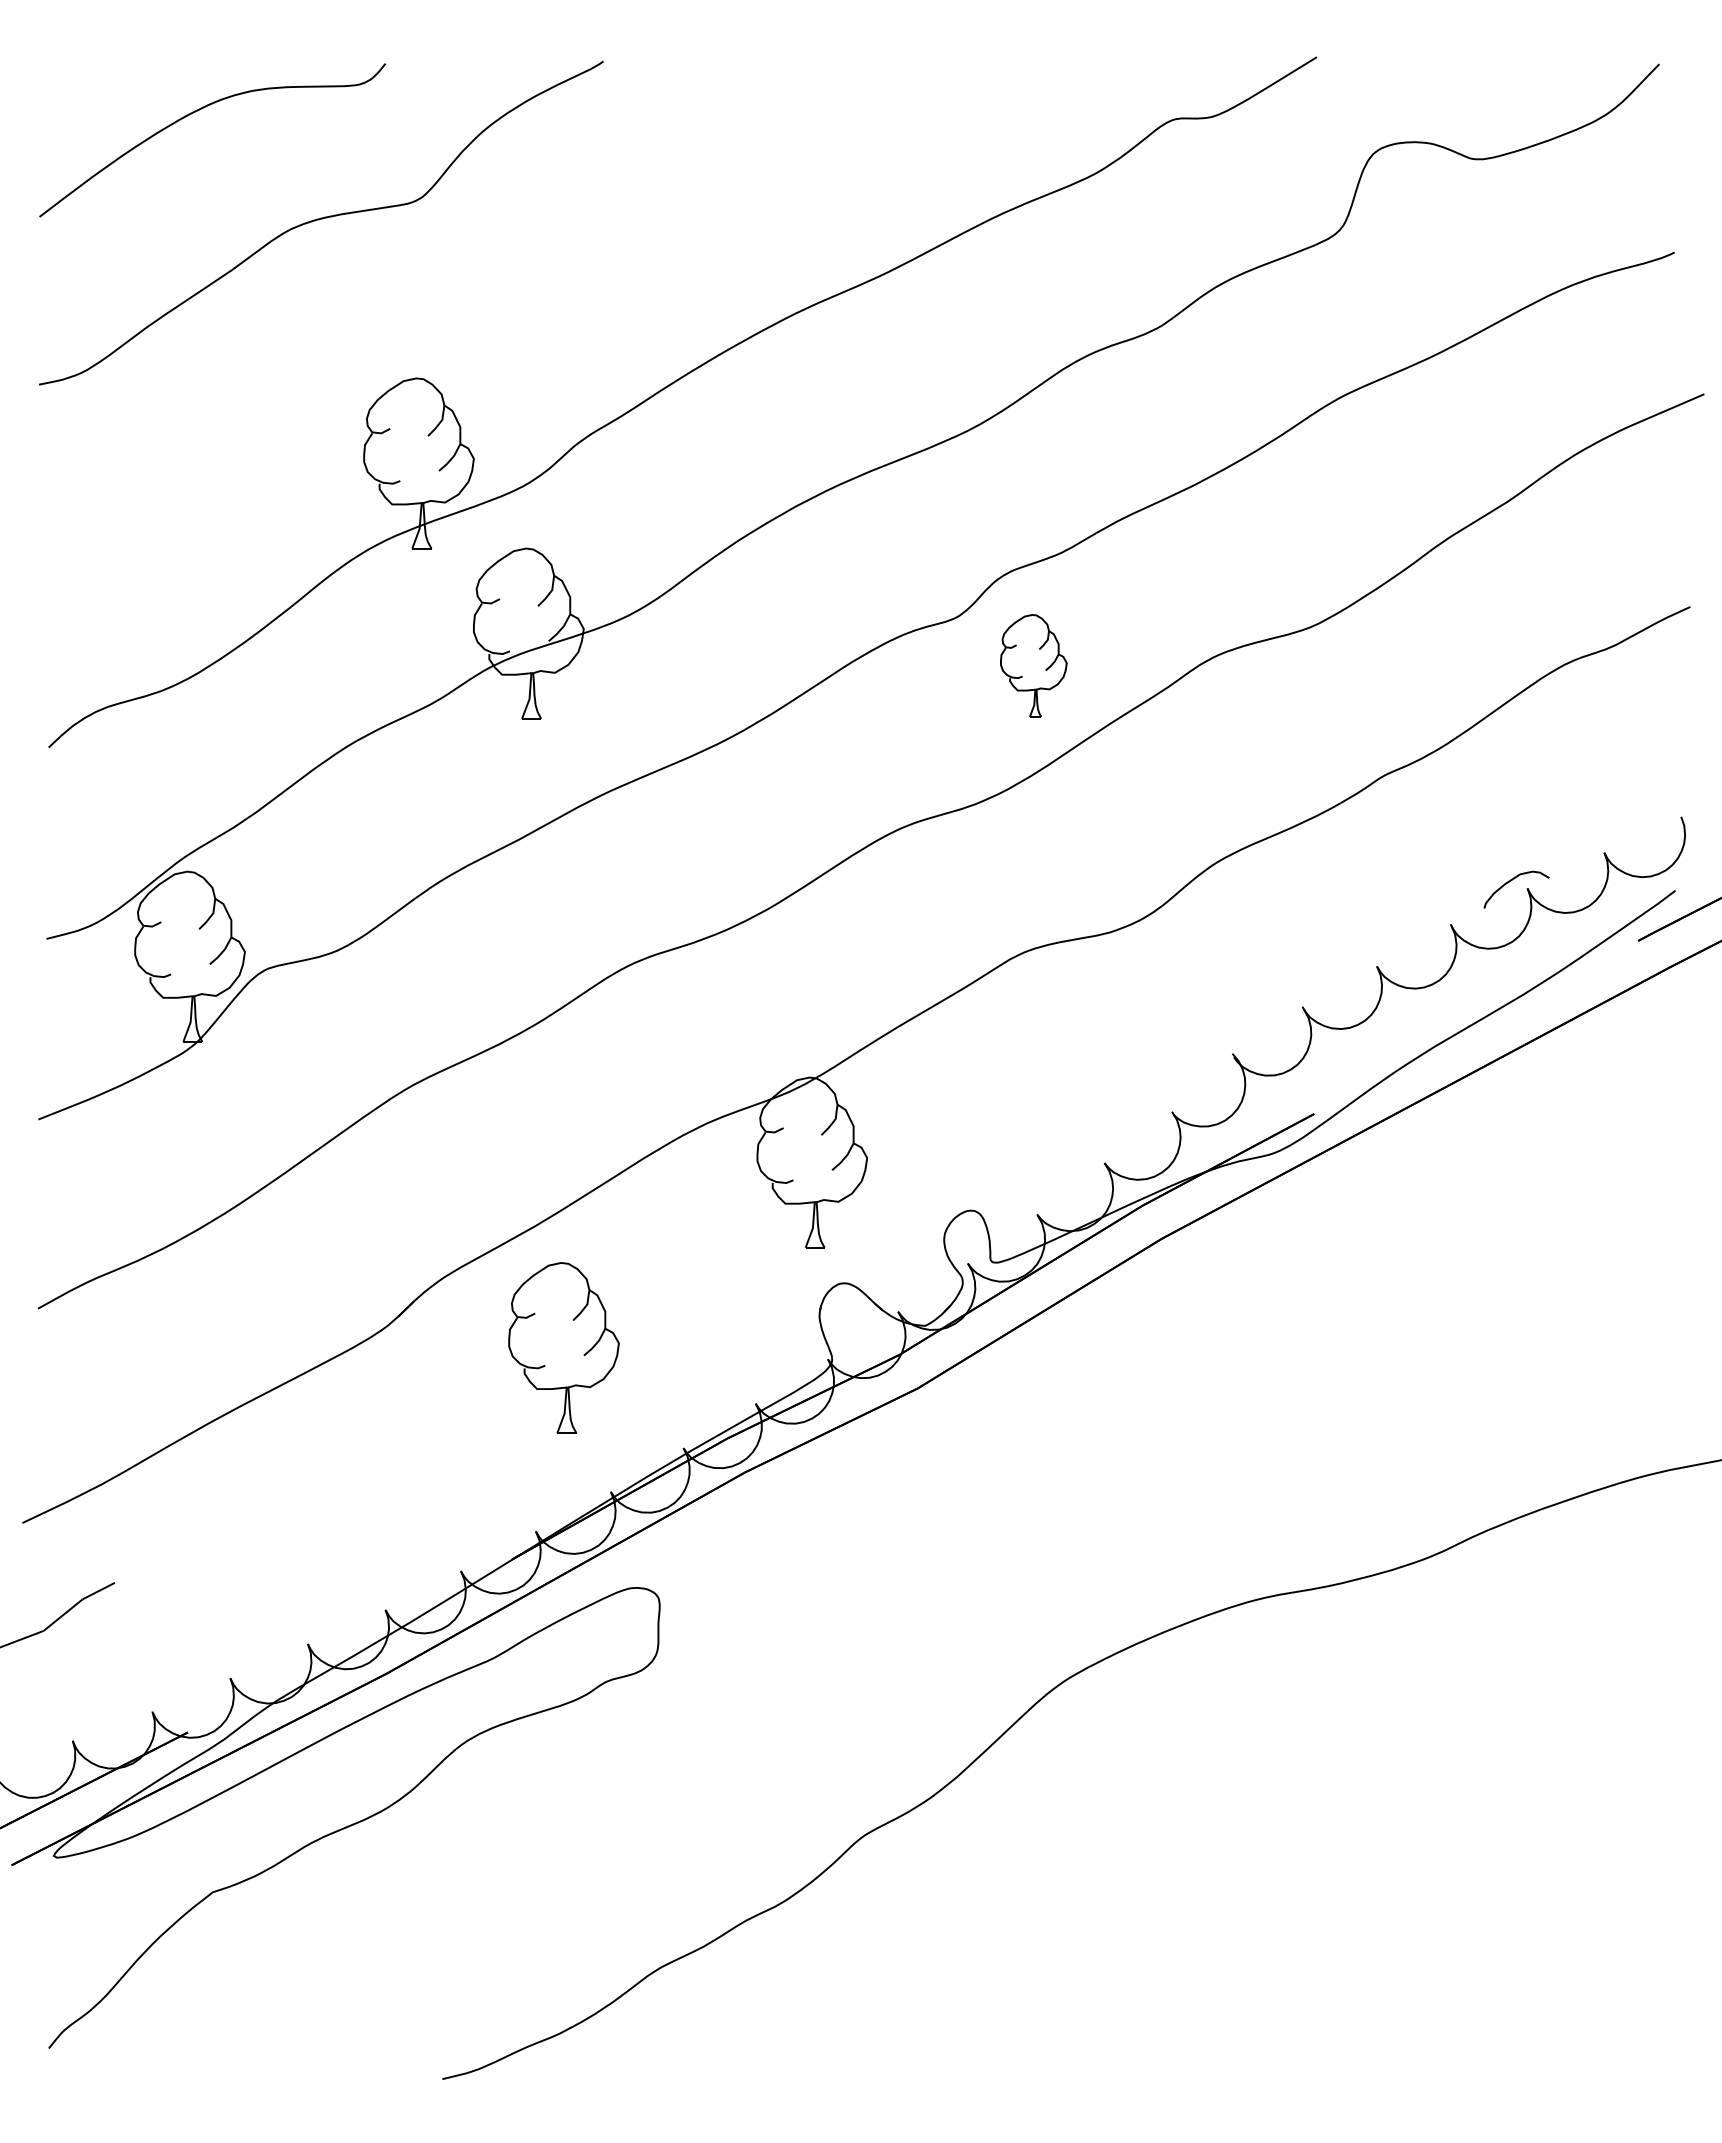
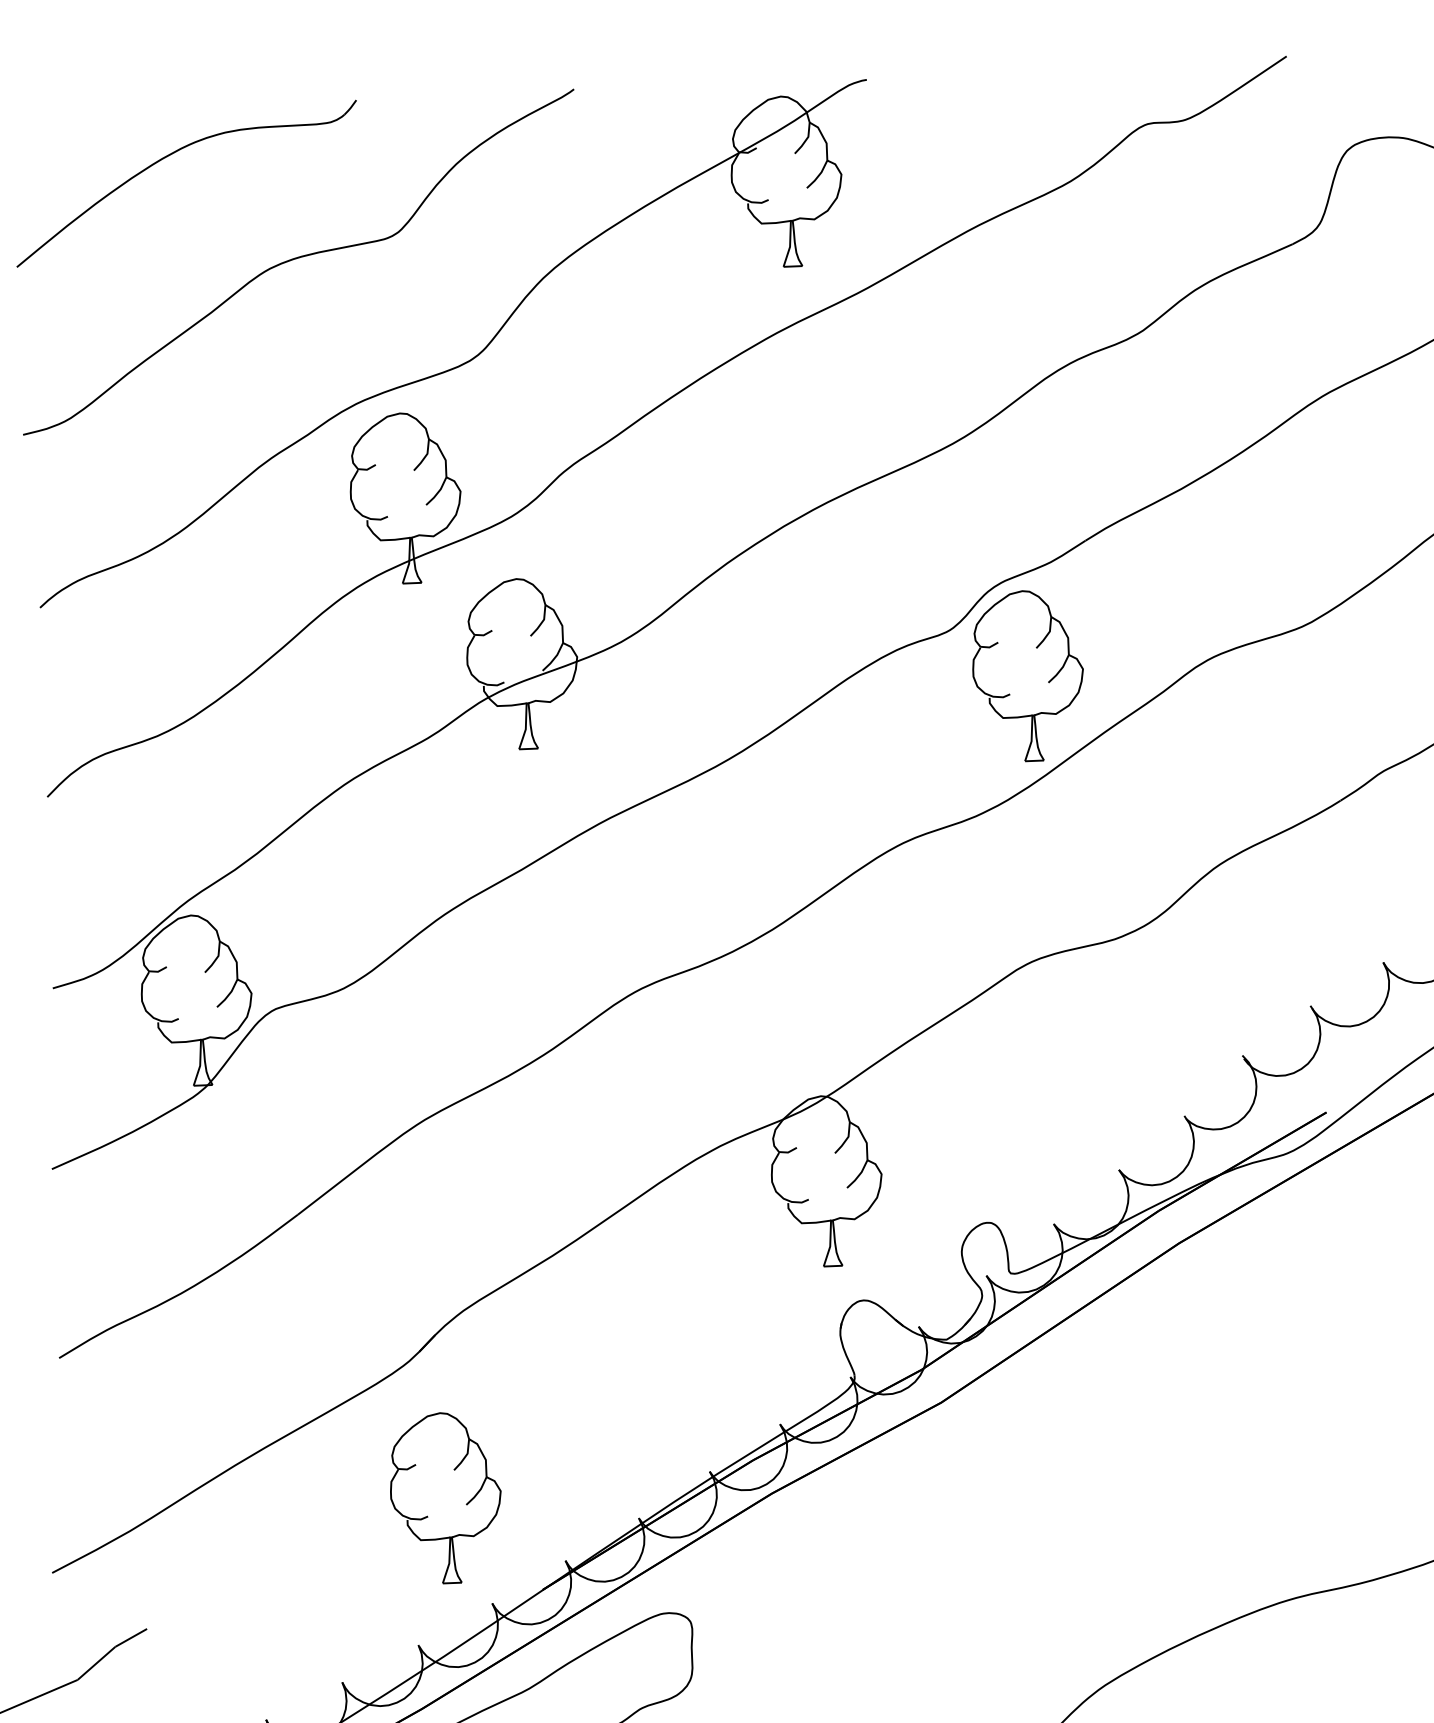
part: (481, 330) -> (463, 362), added
part: (1033, 665) -> (1028, 675), size x1.67
part: (563, 1347) -> (445, 1497), moved

